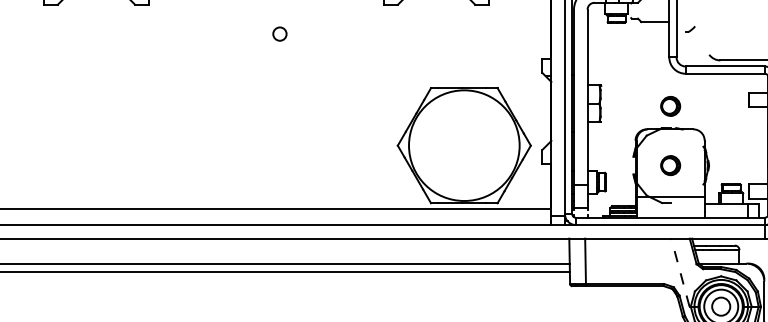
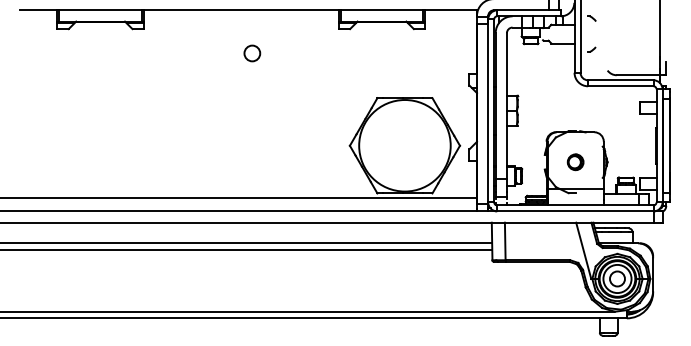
circle: (280, 34) -> (252, 53), size x1.43
part: (670, 106) -> (575, 113), removed
line: (680, 272) -> (583, 250), dashed -> solid

